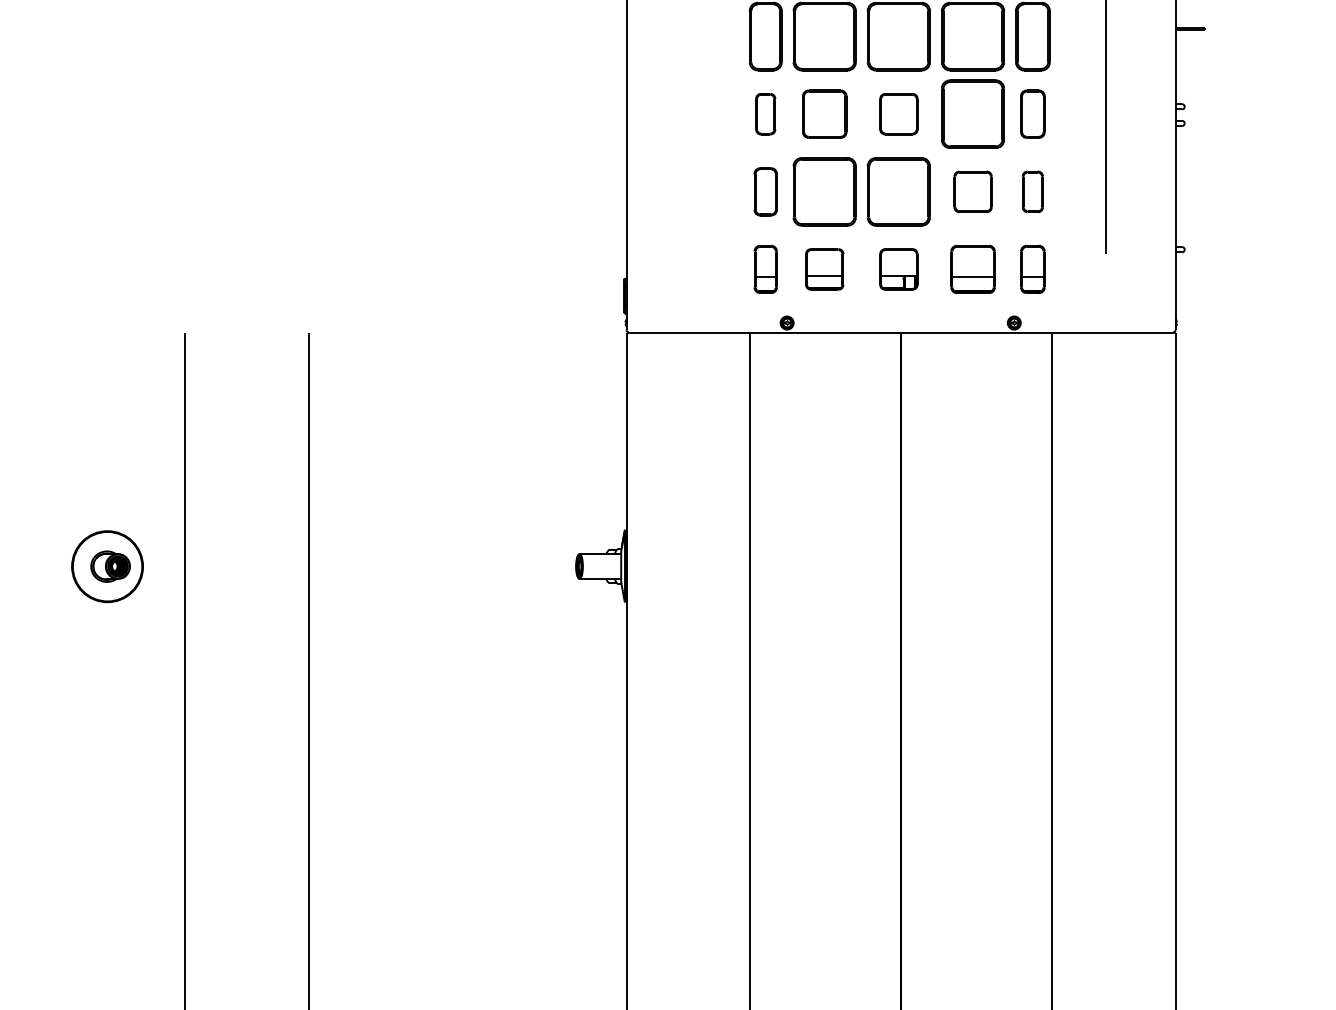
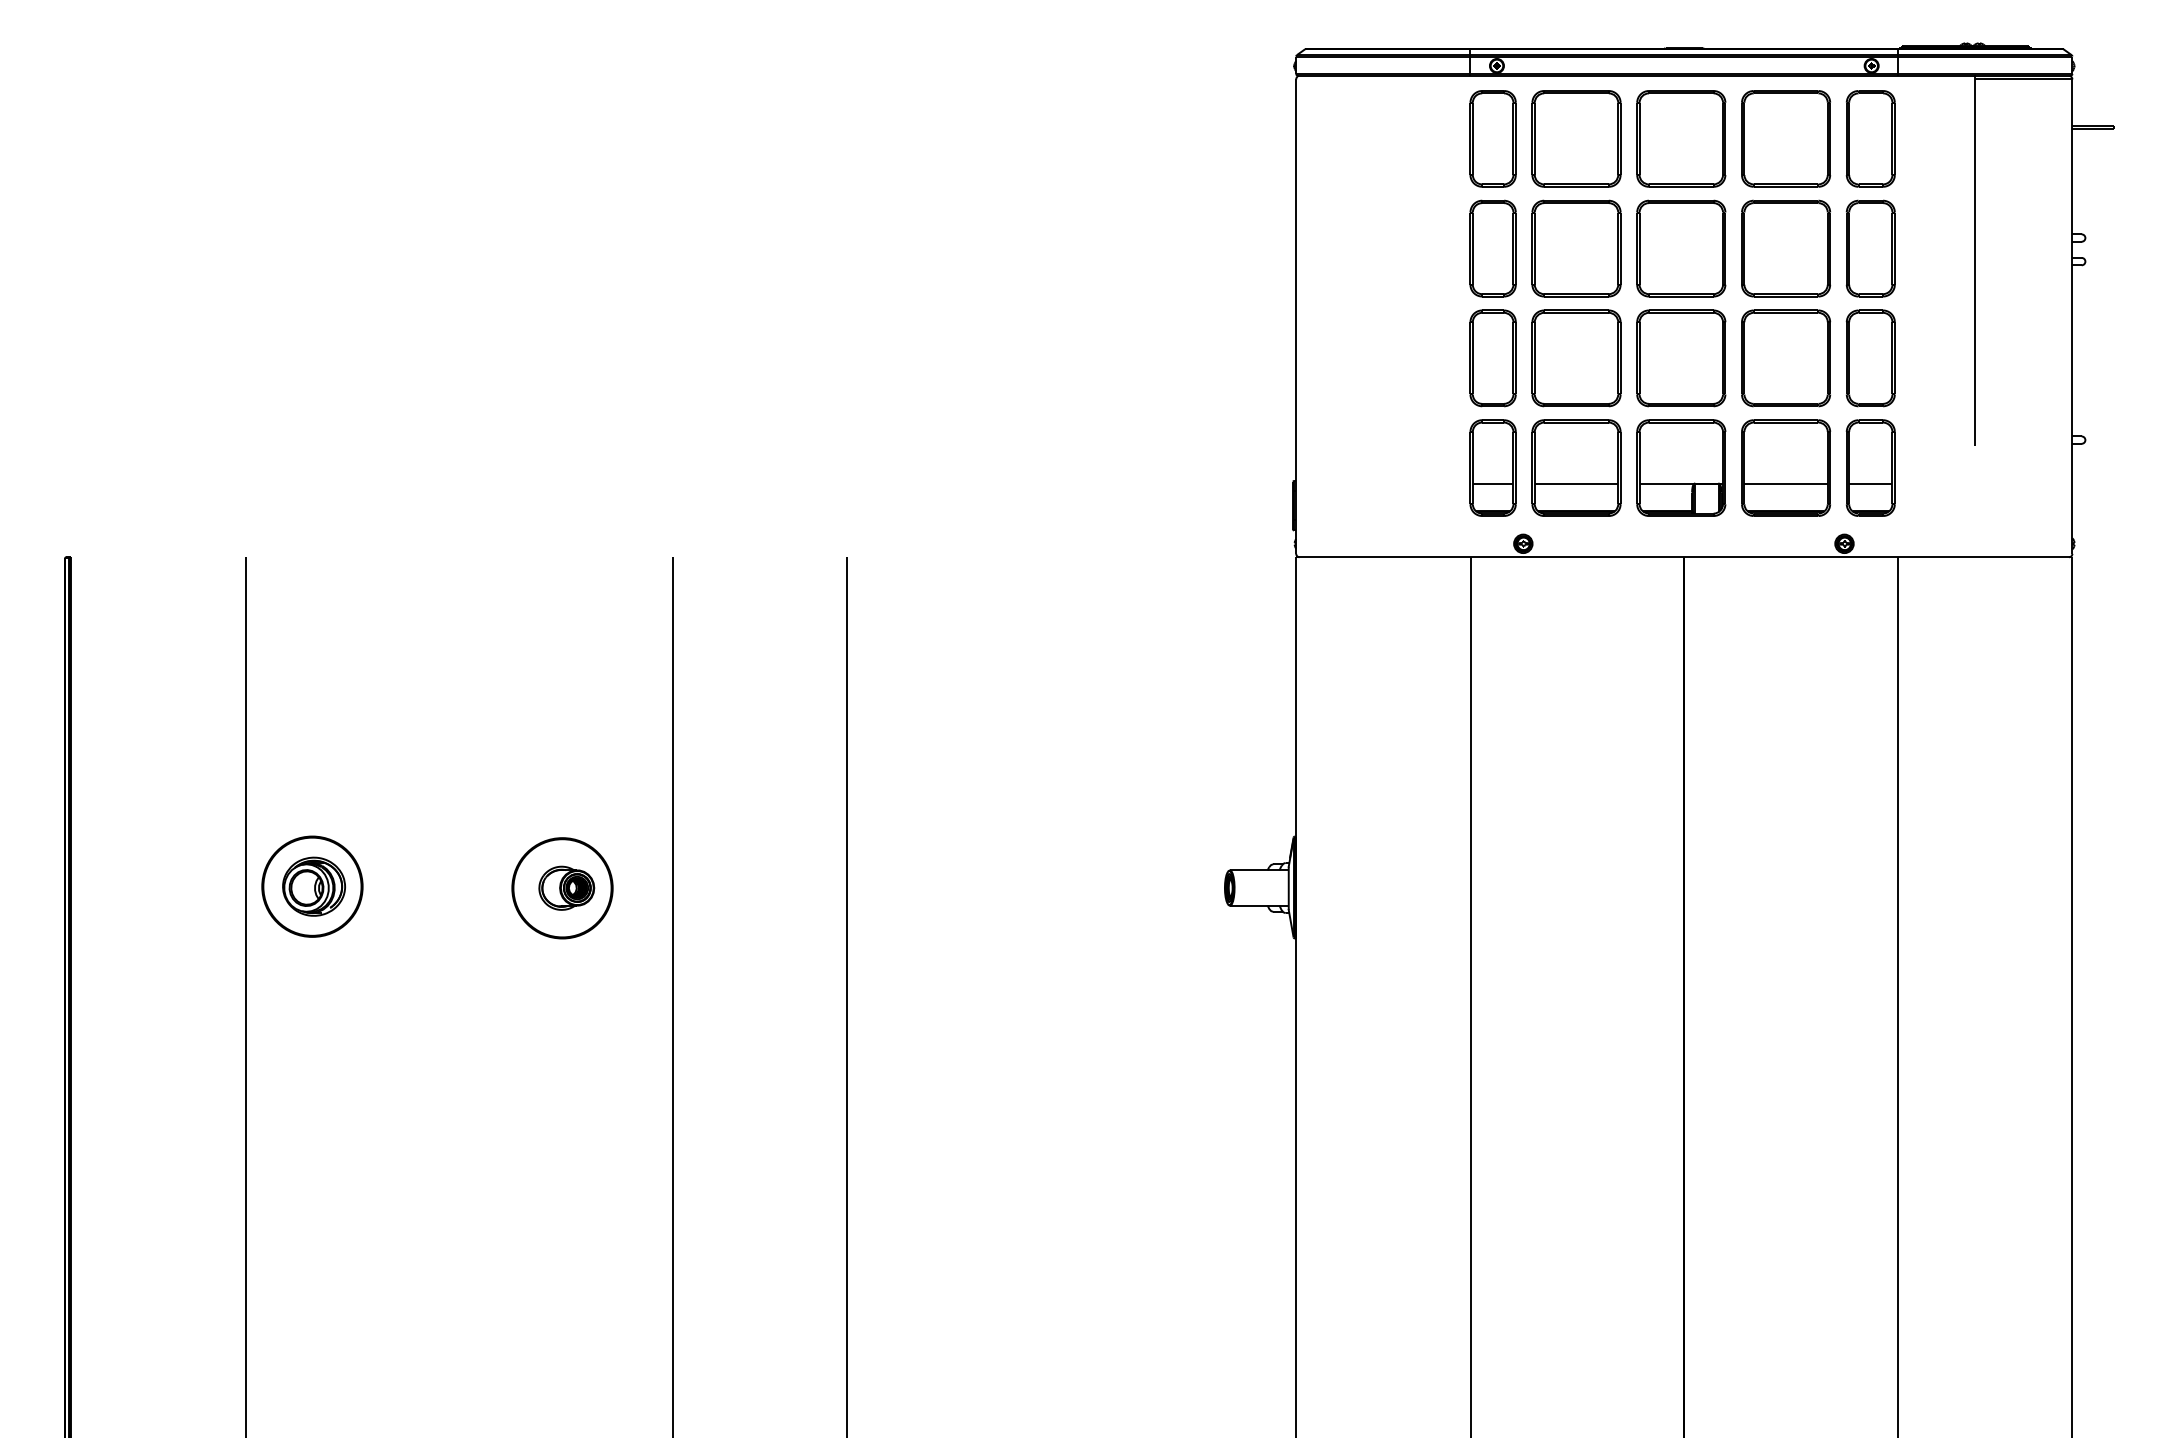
part: (765, 114) -> (1492, 248), size x1.67
part: (824, 114) -> (1576, 248), size x1.43
part: (899, 114) -> (1681, 248), size x1.67
part: (1032, 114) -> (1870, 248), size x1.43
part: (765, 191) -> (1492, 358), size x1.43
part: (973, 191) -> (1786, 358), size x1.67
part: (1032, 191) -> (1870, 358), size x1.67
part: (765, 269) -> (1492, 467), size x1.43
part: (824, 269) -> (1576, 467), size x1.67
part: (899, 269) -> (1681, 467), size x1.67
part: (973, 269) -> (1786, 467), size x1.43
part: (1032, 269) -> (1870, 467), size x1.43

